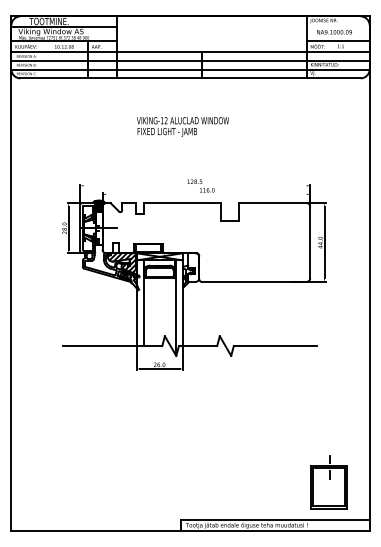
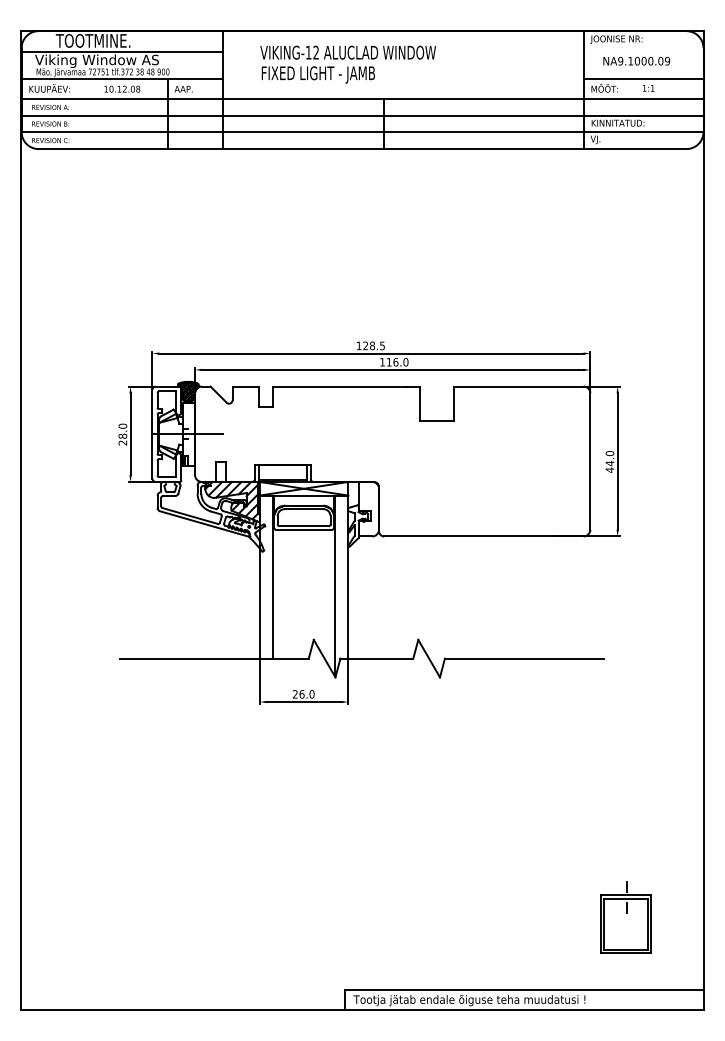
text: (182, 126) -> (347, 63), moved
line: (194, 185) -> (370, 353), added
line: (206, 194) -> (392, 370), added
part: (328, 481) -> (625, 916), size x0.71

